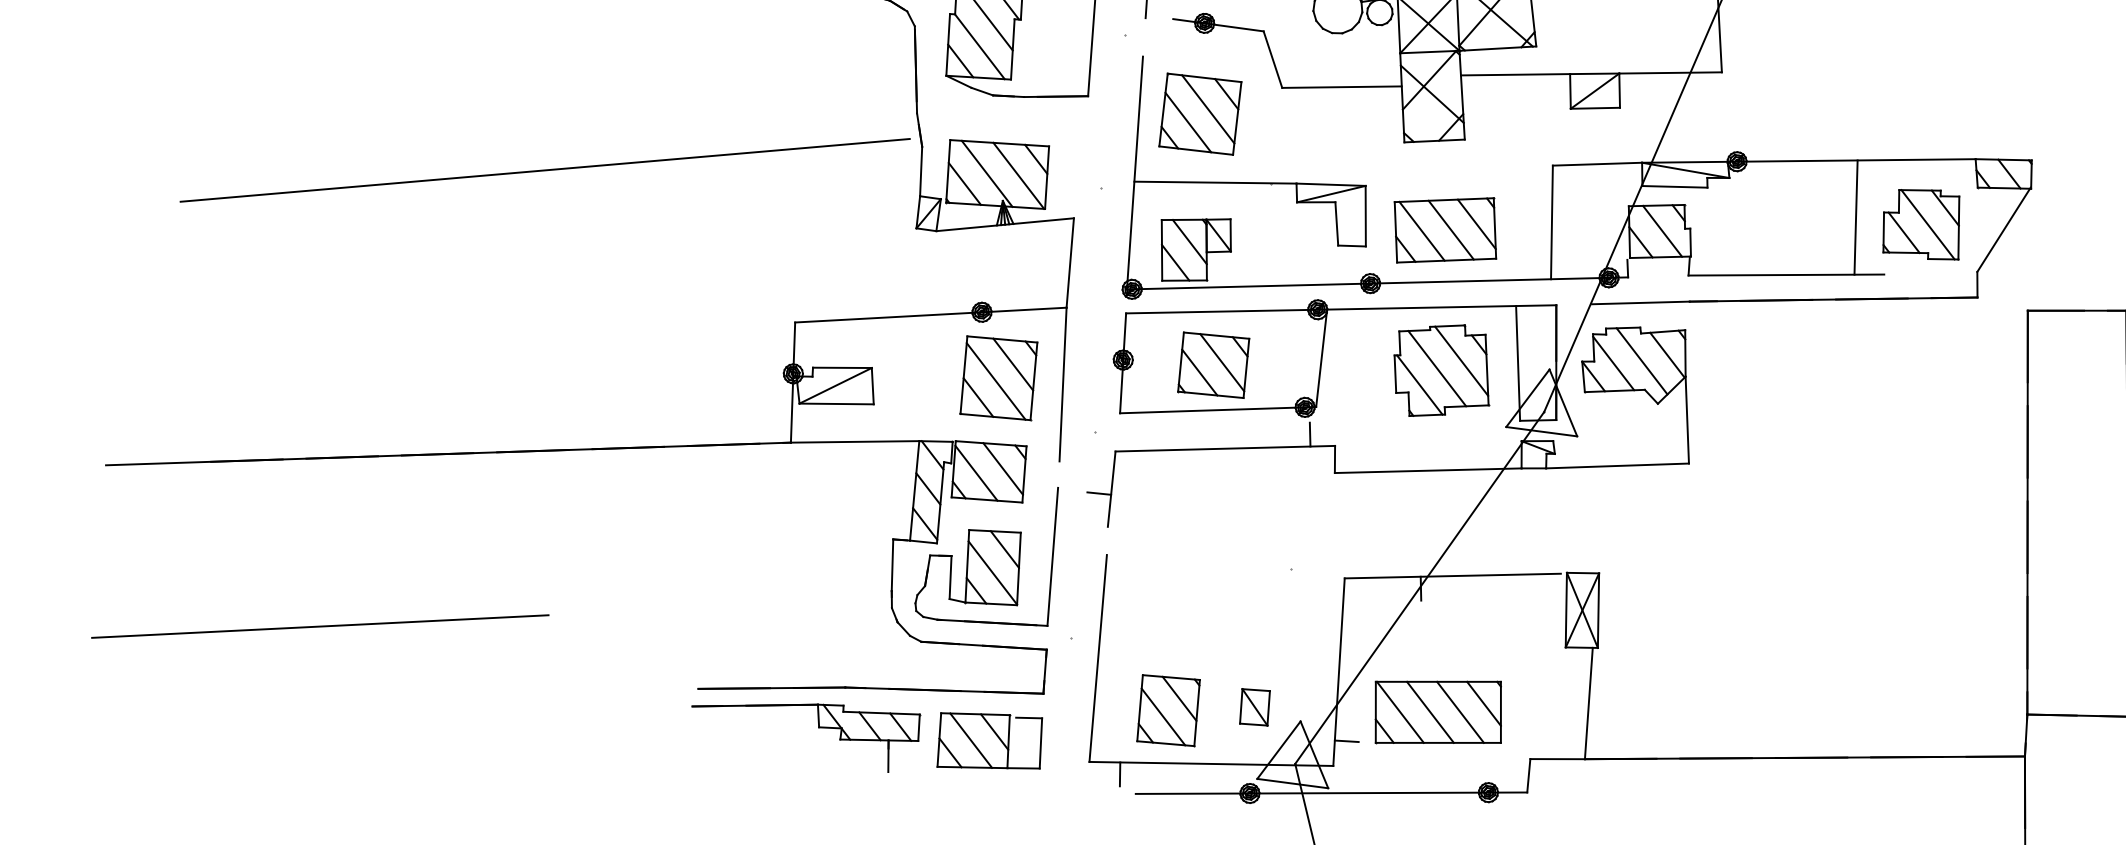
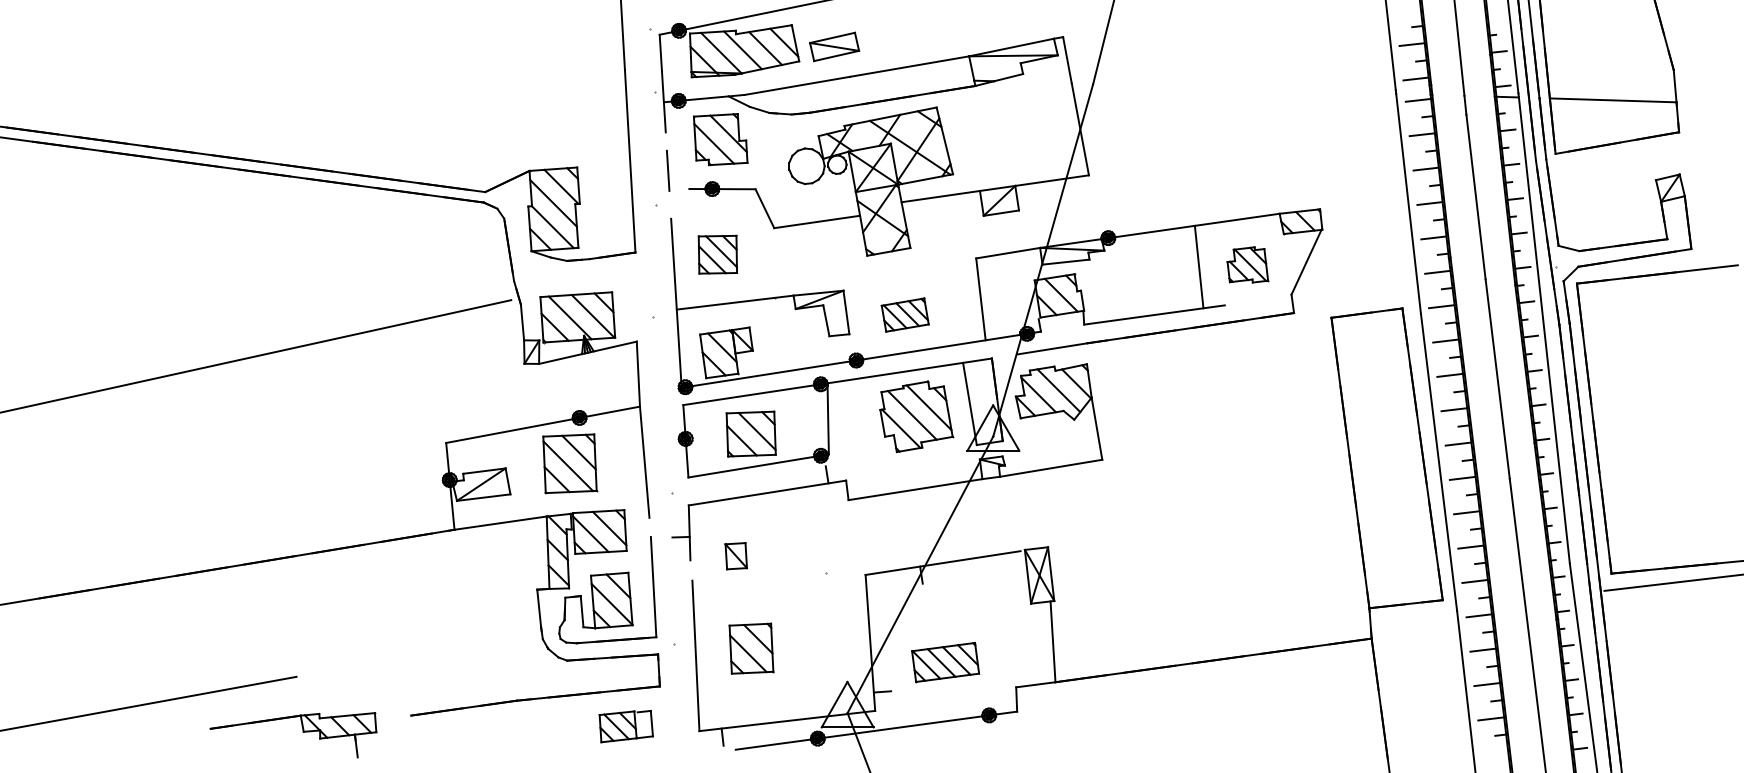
part: (1199, 113) -> (717, 254), size x0.7
part: (1922, 222) -> (1247, 264), size x0.7
part: (1446, 229) -> (905, 314), size x0.6
part: (999, 377) -> (570, 463), moved
part: (1255, 707) -> (736, 556), moved
part: (1168, 710) -> (751, 648), moved
part: (1438, 712) -> (945, 662), size x0.7
part: (817, 728) -> (302, 732), moved
part: (990, 742) -> (626, 726), size x0.7

